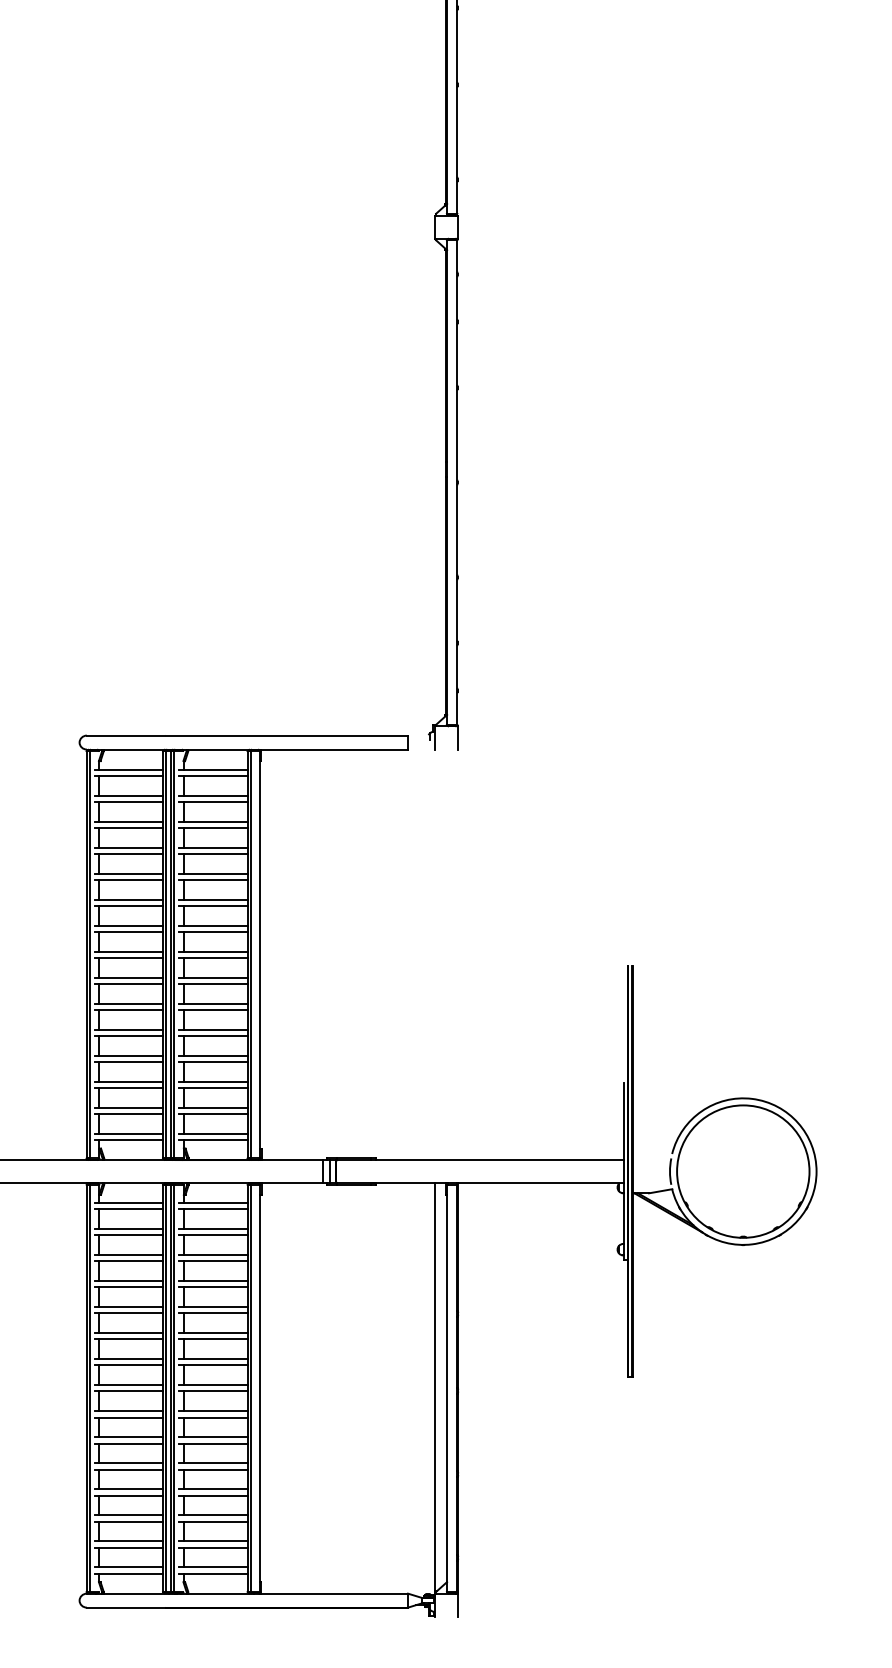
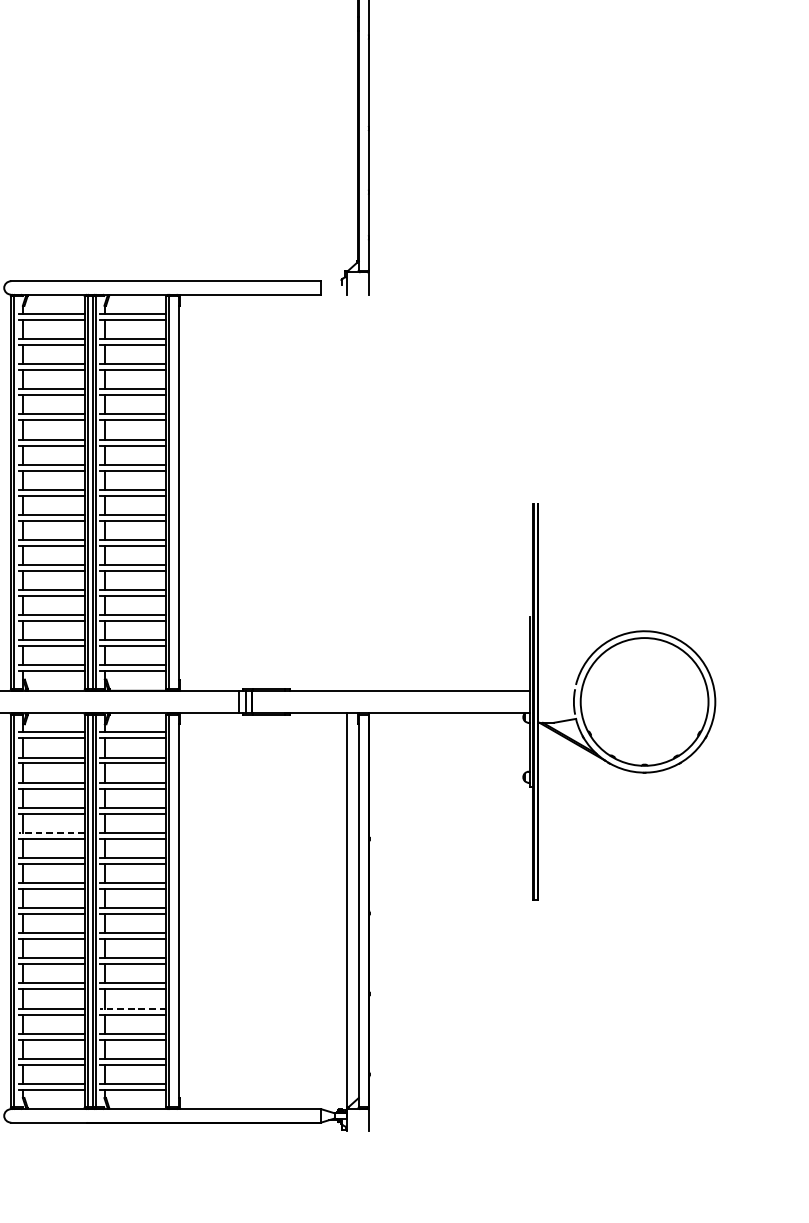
line: (128, 1307) -> (51, 833), solid -> dashed
line: (212, 1489) -> (132, 1008), solid -> dashed

